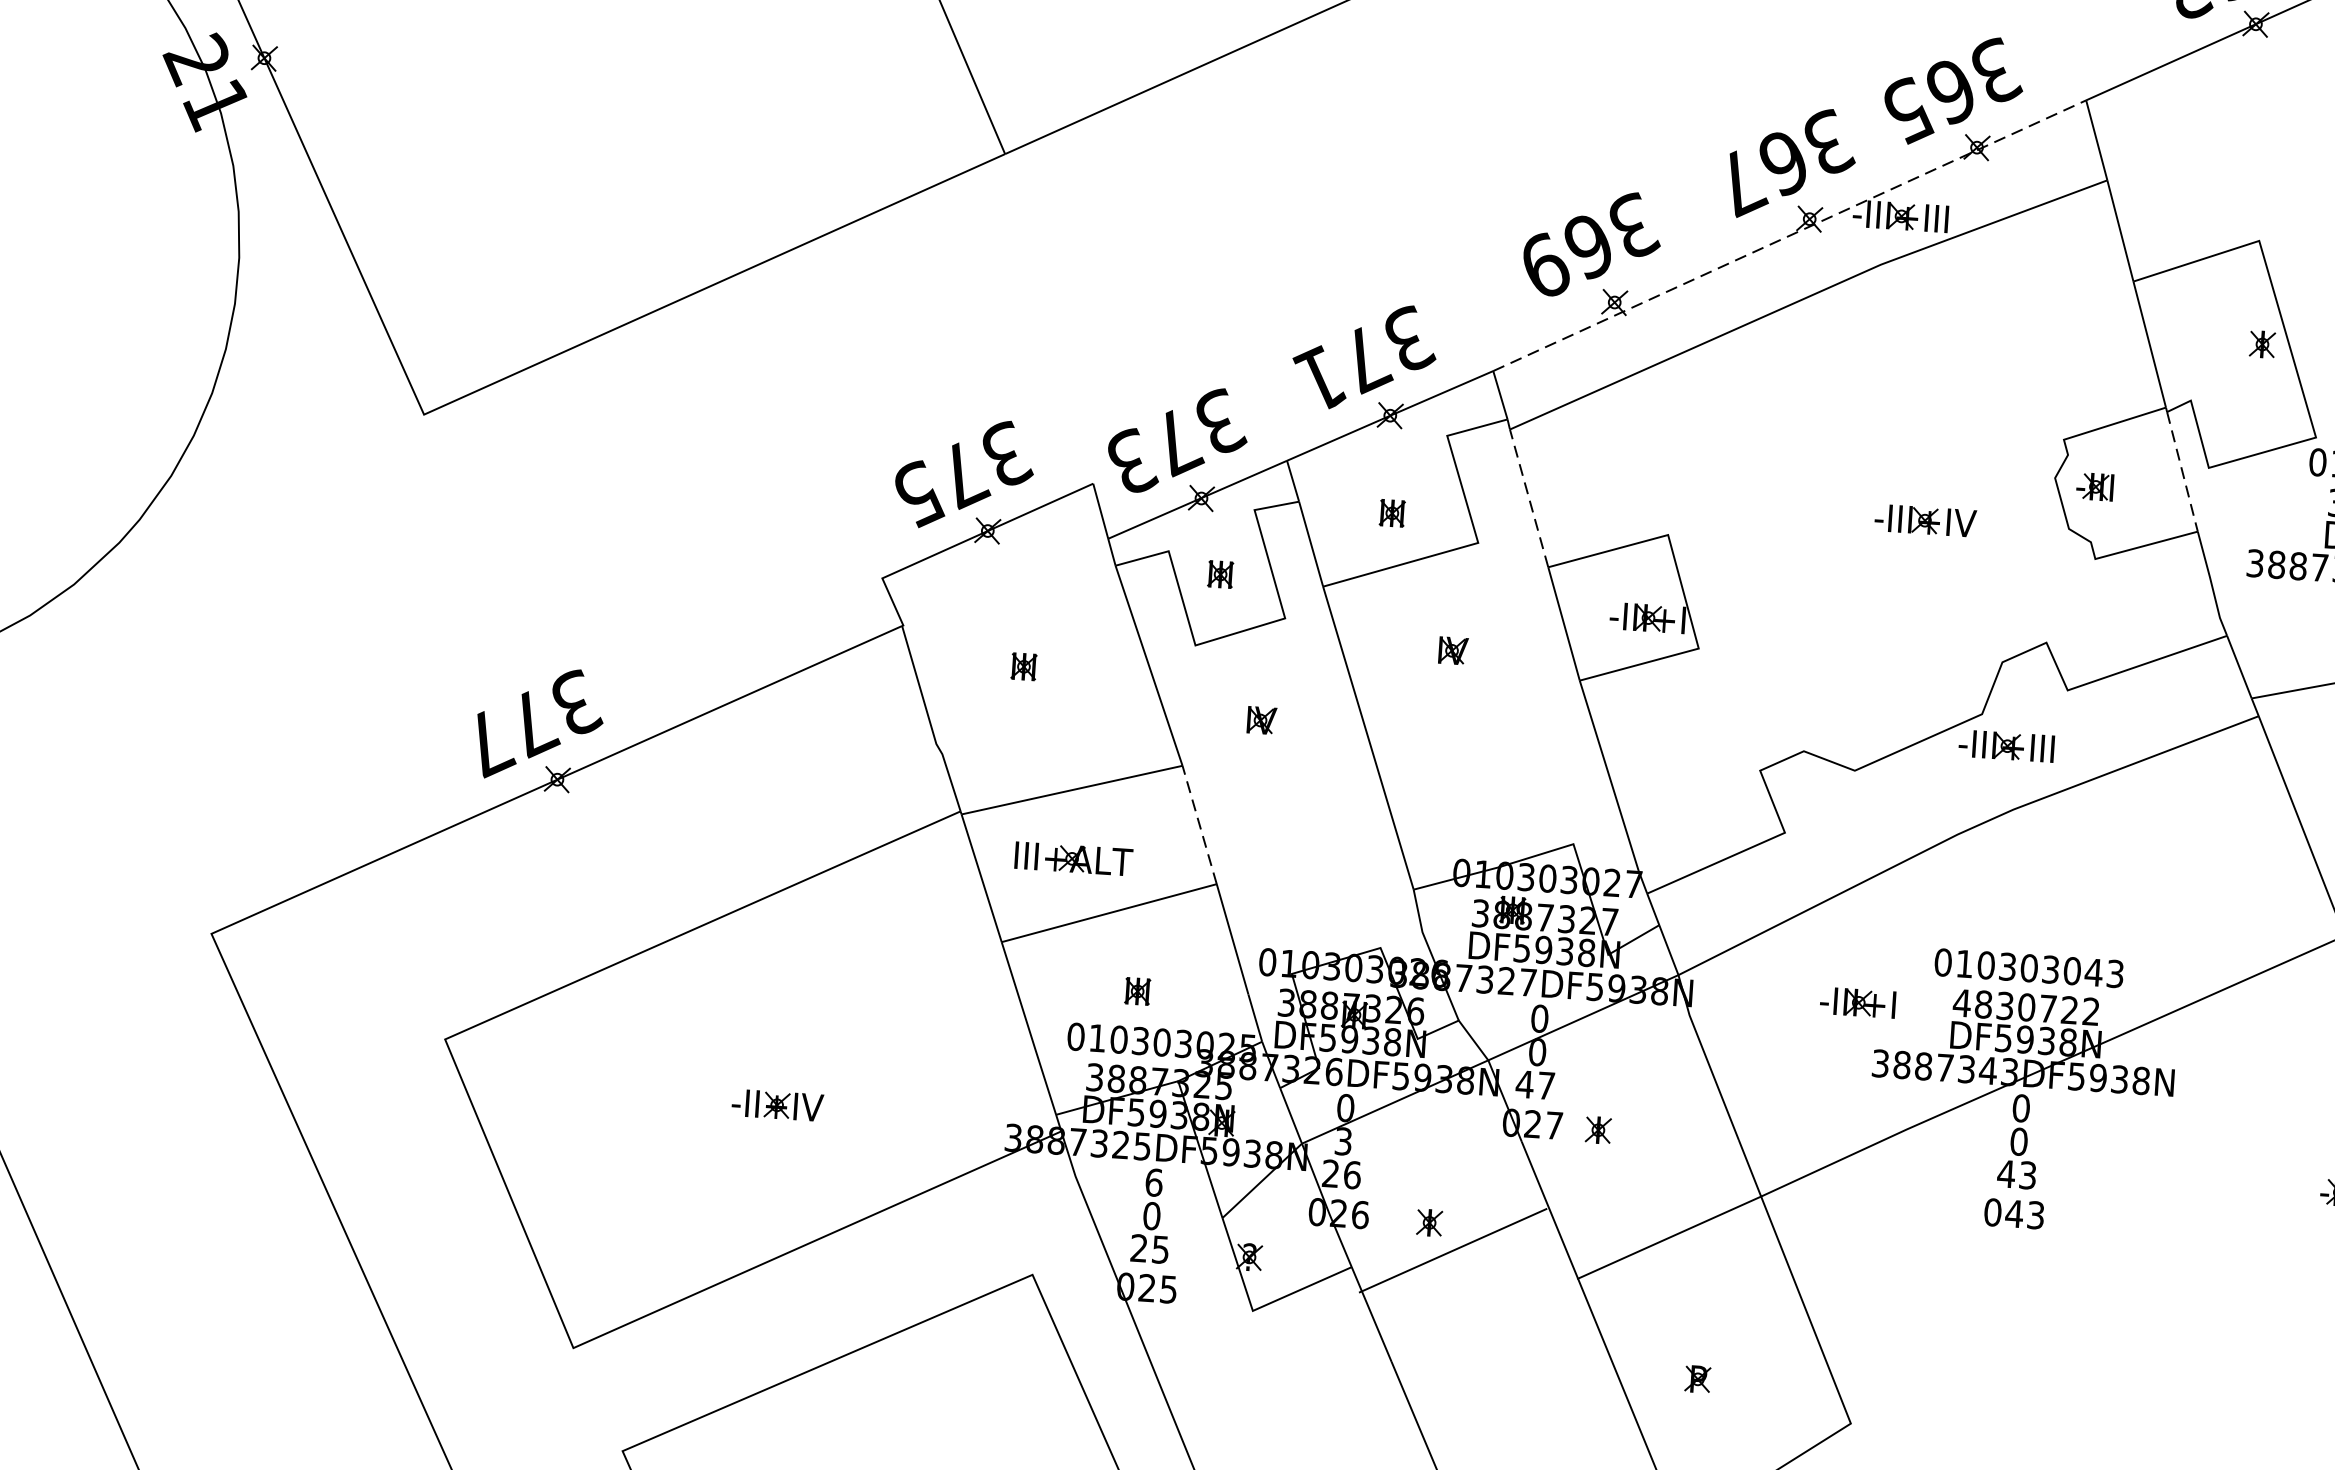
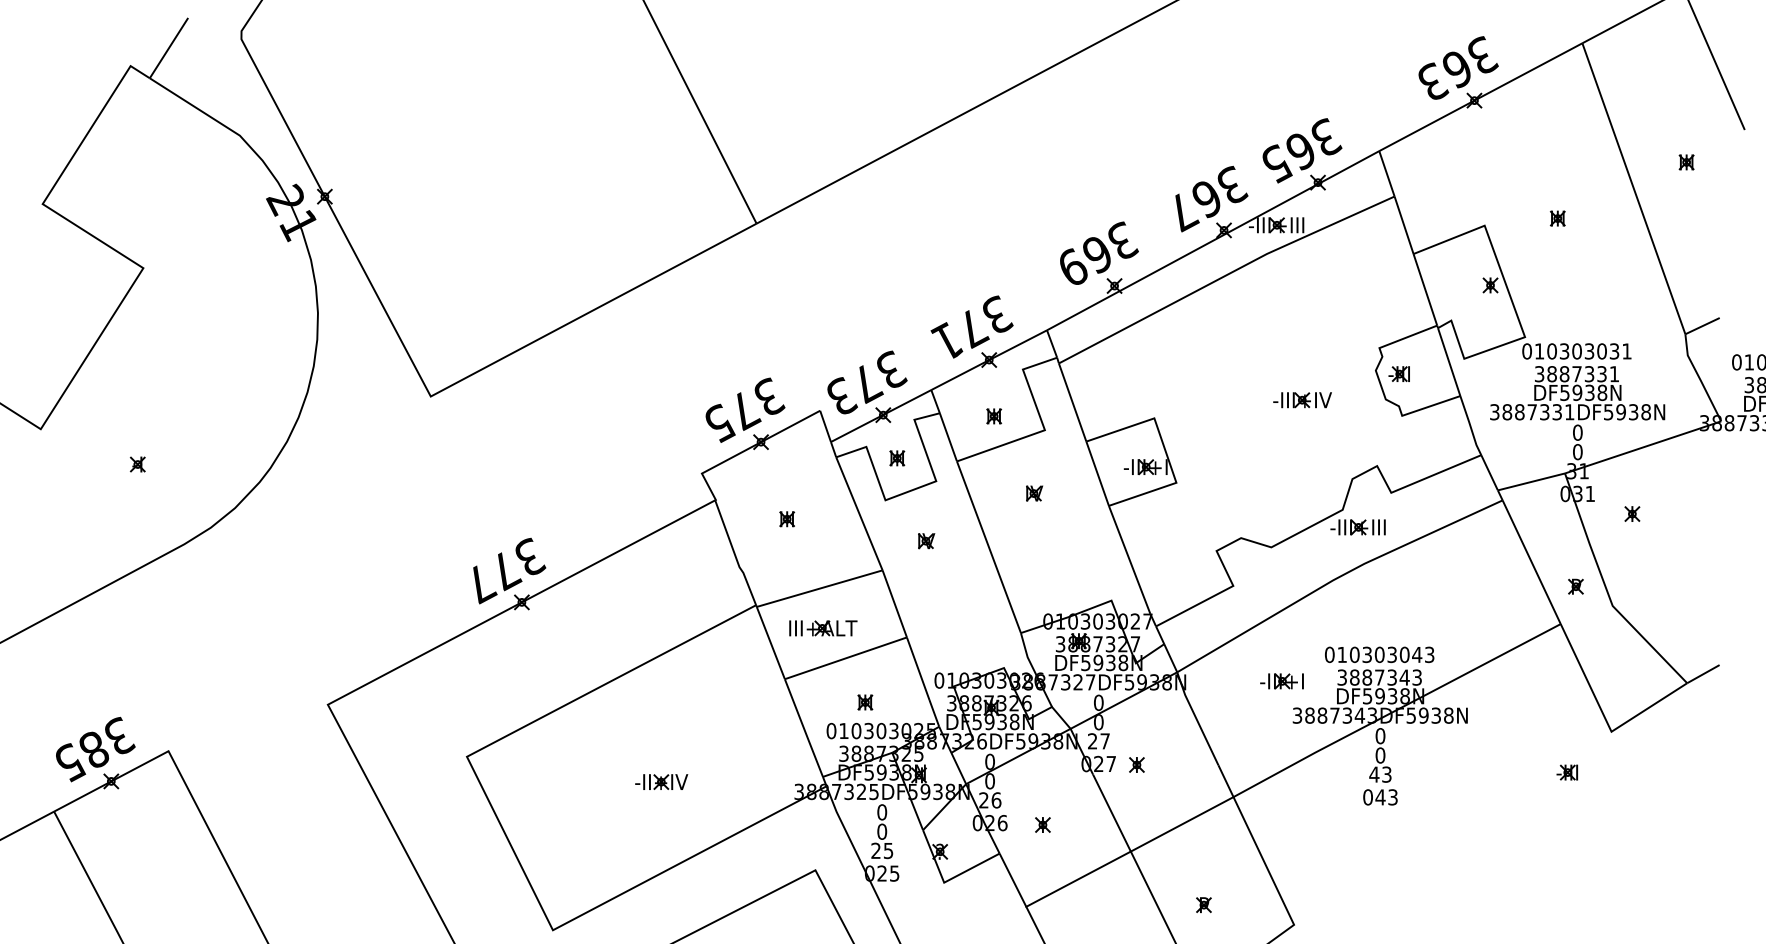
line: (1790, 235) -> (1213, 240), dashed -> solid
line: (2182, 472) -> (1449, 362), dashed -> solid
line: (1528, 498) -> (1072, 402), dashed -> solid
line: (1199, 824) -> (894, 603), dashed -> solid
text: (2026, 1007) -> (1379, 677), 4830722 -> 3887343
text: (1524, 1084) -> (1092, 741), 47 -> 27
text: (1342, 1141) -> (989, 781), 3 -> 0
text: (1154, 1182) -> (882, 812), 6 -> 0
line: (1453, 1249) -> (1078, 878), moved

